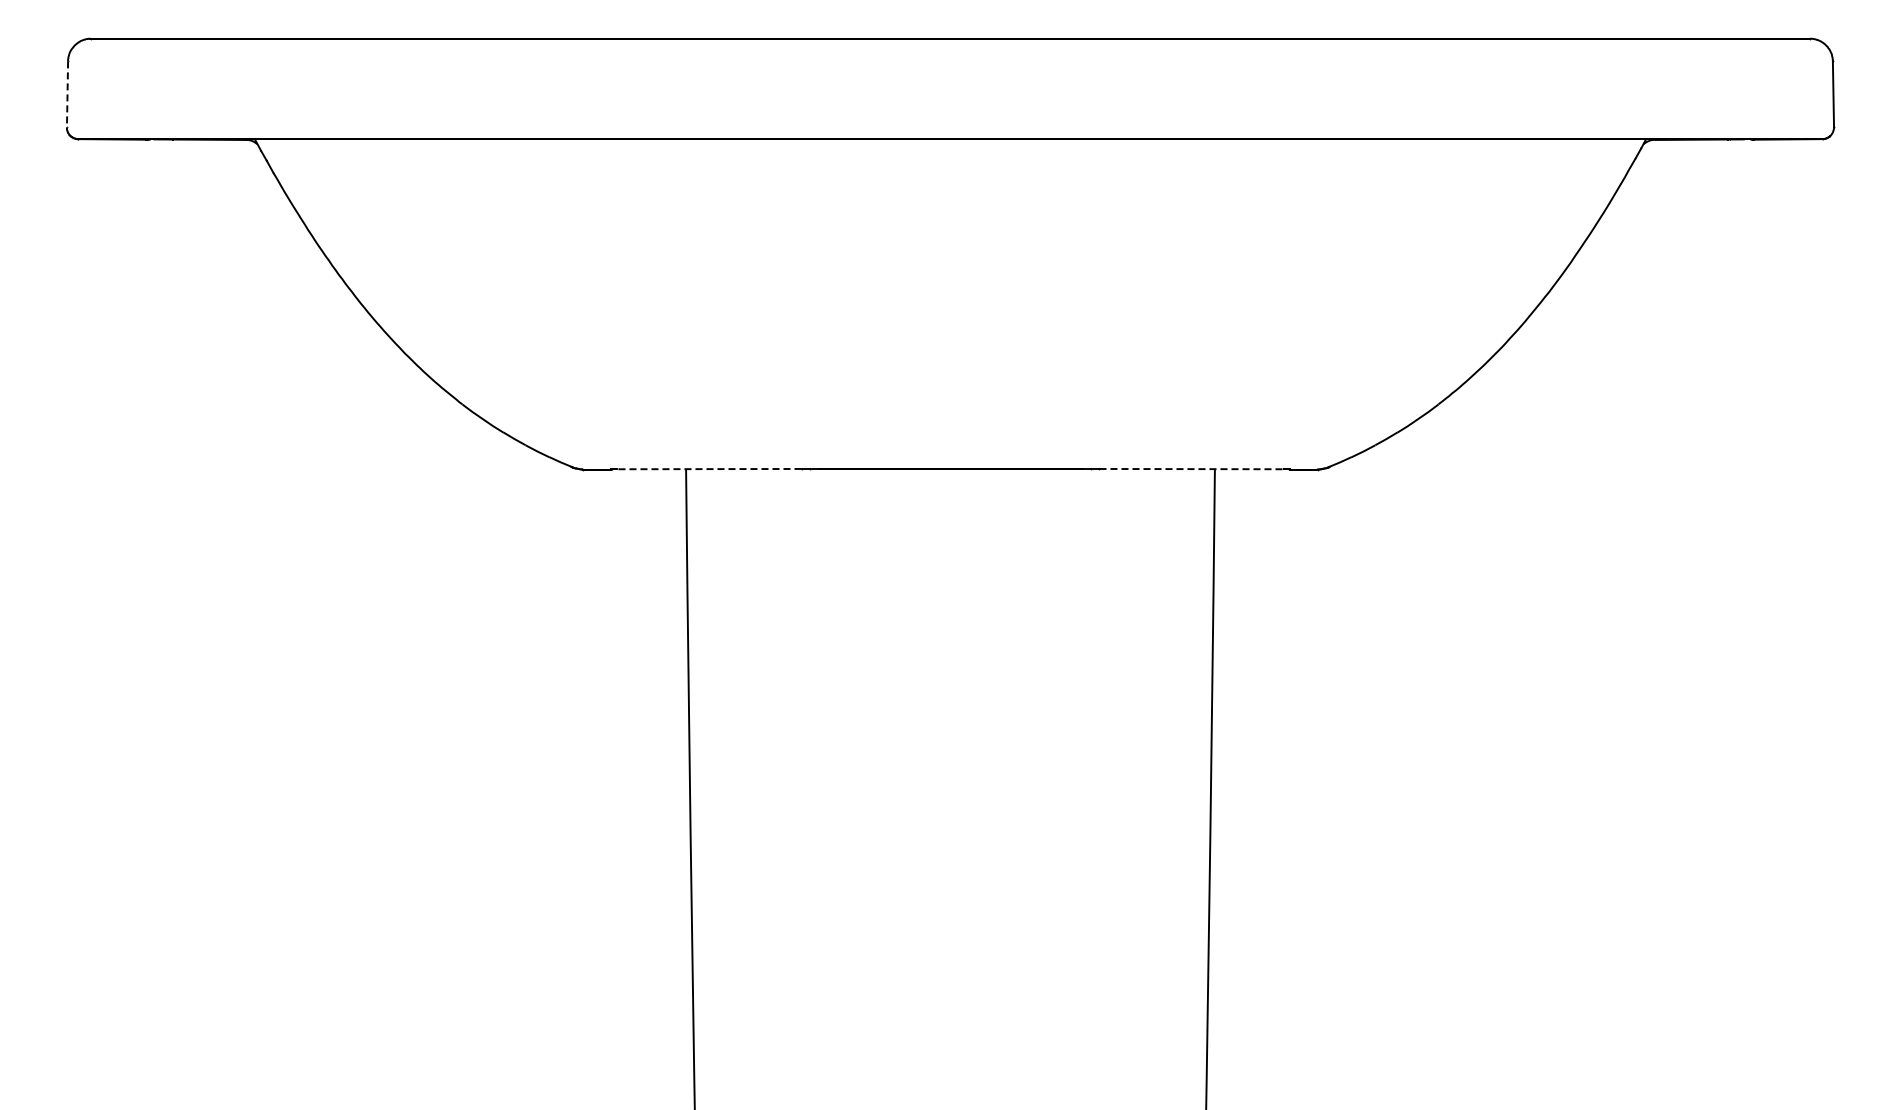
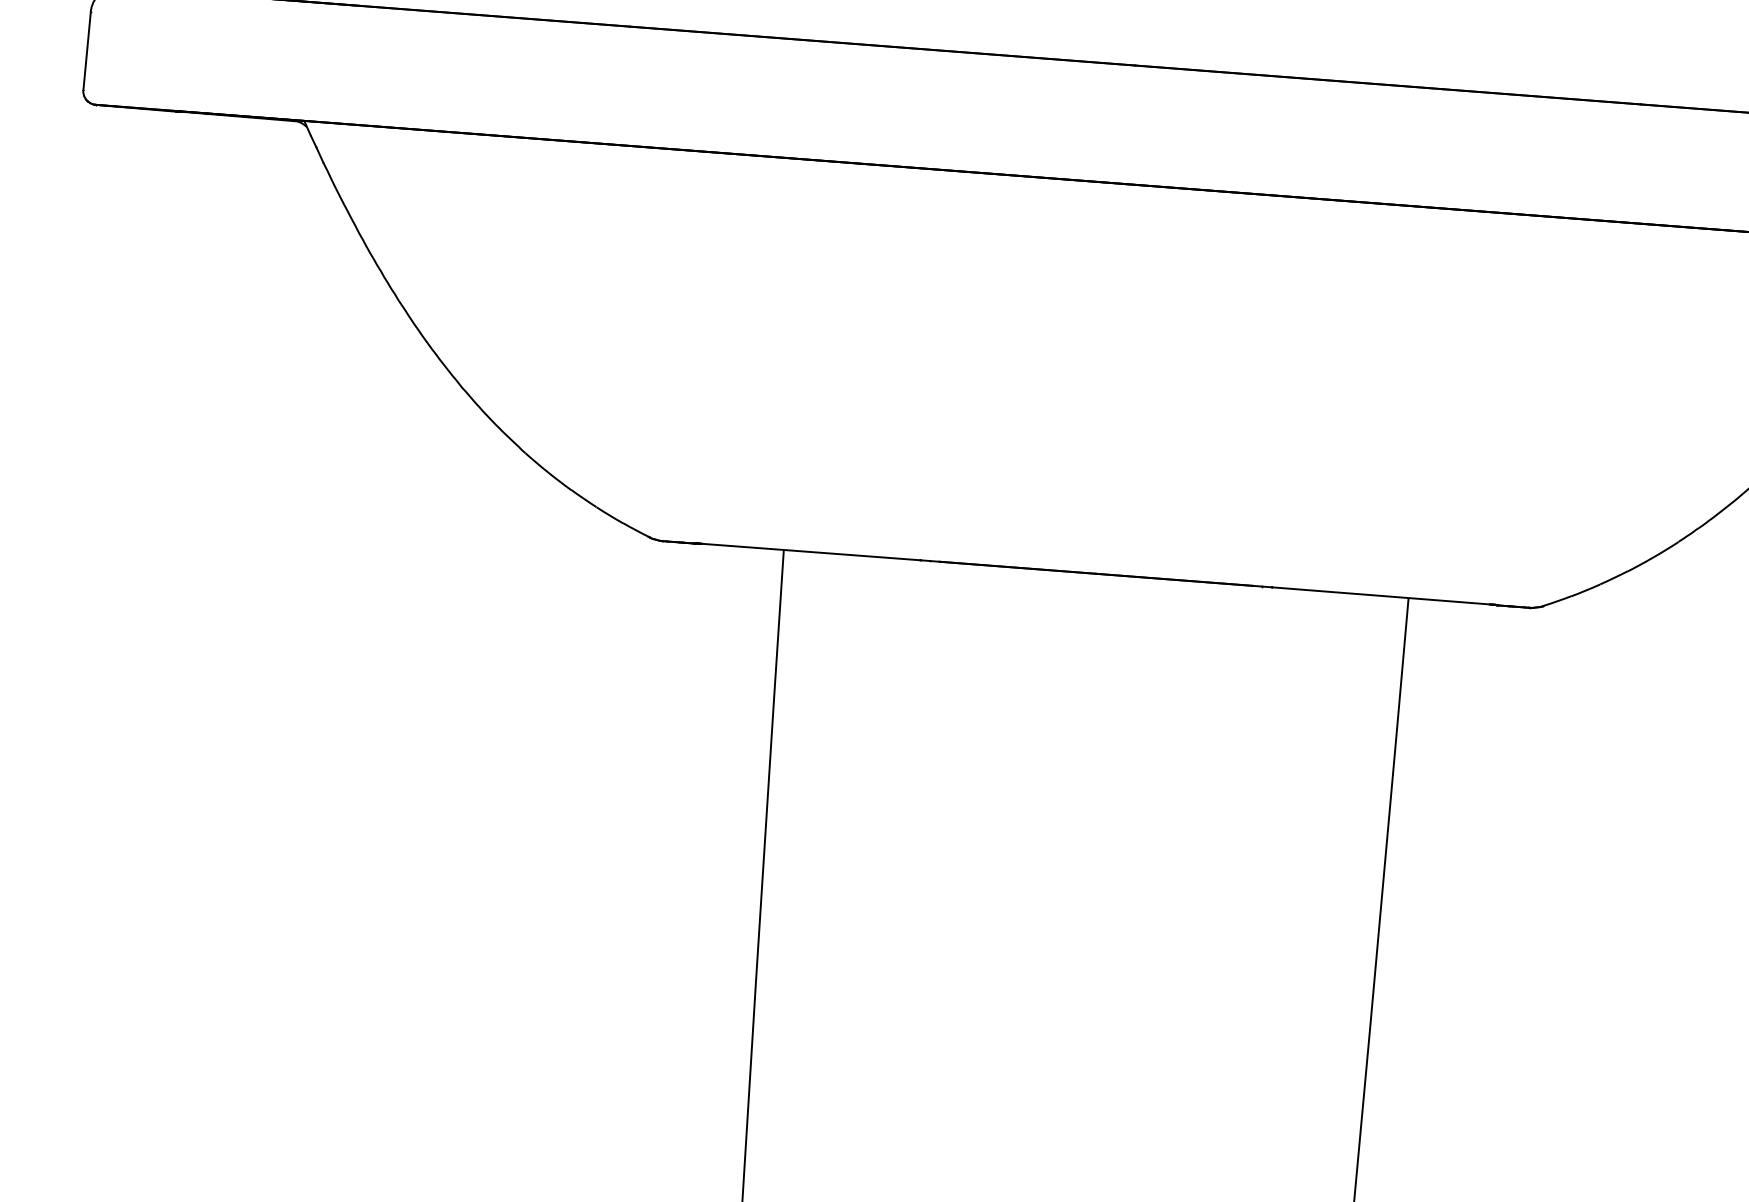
line: (67, 94) -> (87, 51), dashed -> solid
line: (708, 469) -> (810, 552), dashed -> solid
line: (1192, 469) -> (1382, 596), dashed -> solid

